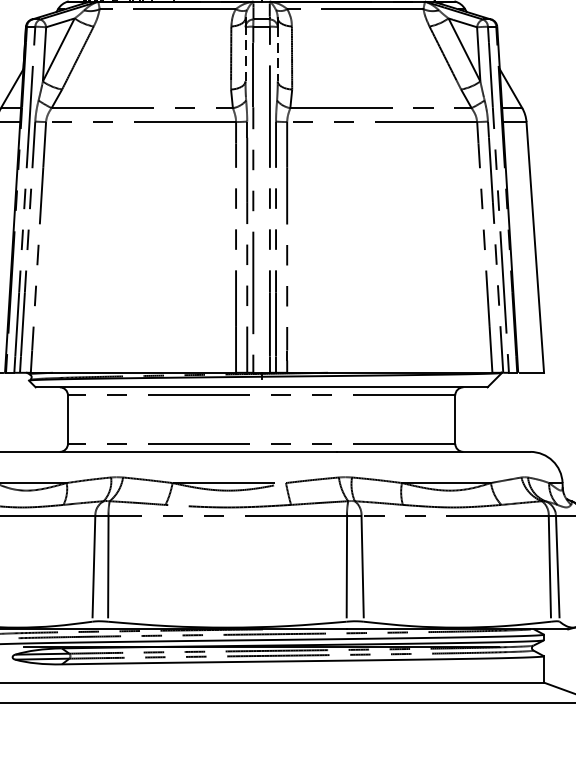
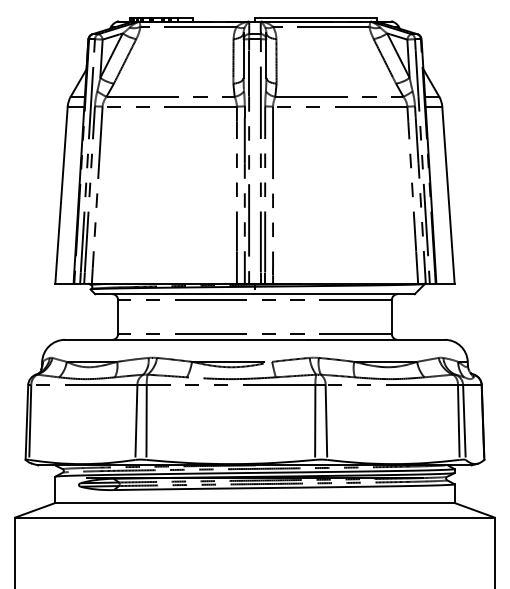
line: (245, 53) -> (243, 58), dashed -> solid
line: (277, 55) -> (266, 59), dashed -> solid

